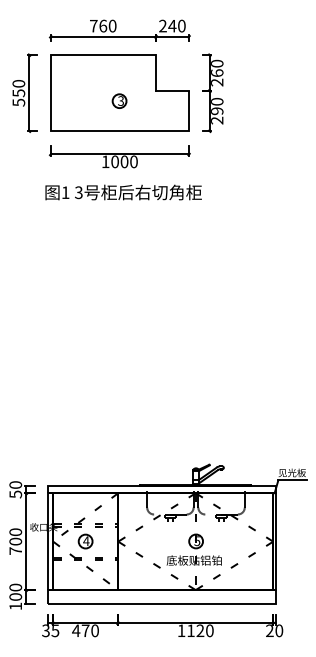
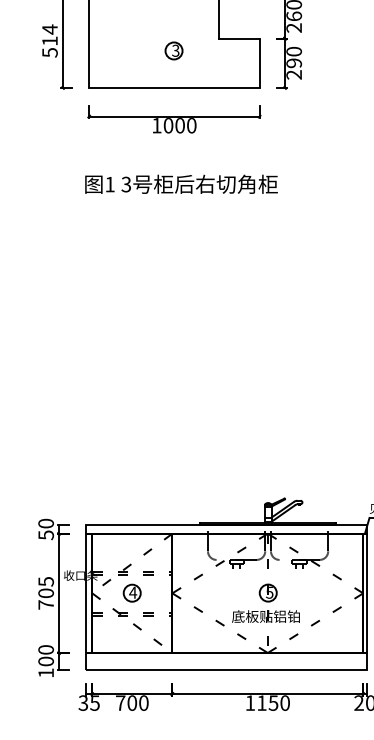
text: (18, 88) -> (49, 35), 550 -> 514
text: (123, 192) -> (181, 184), moved
text: (15, 532) -> (45, 582), 700 -> 705
text: (80, 630) -> (125, 702), 470 -> 700
text: (200, 630) -> (273, 702), 1120 -> 1150

